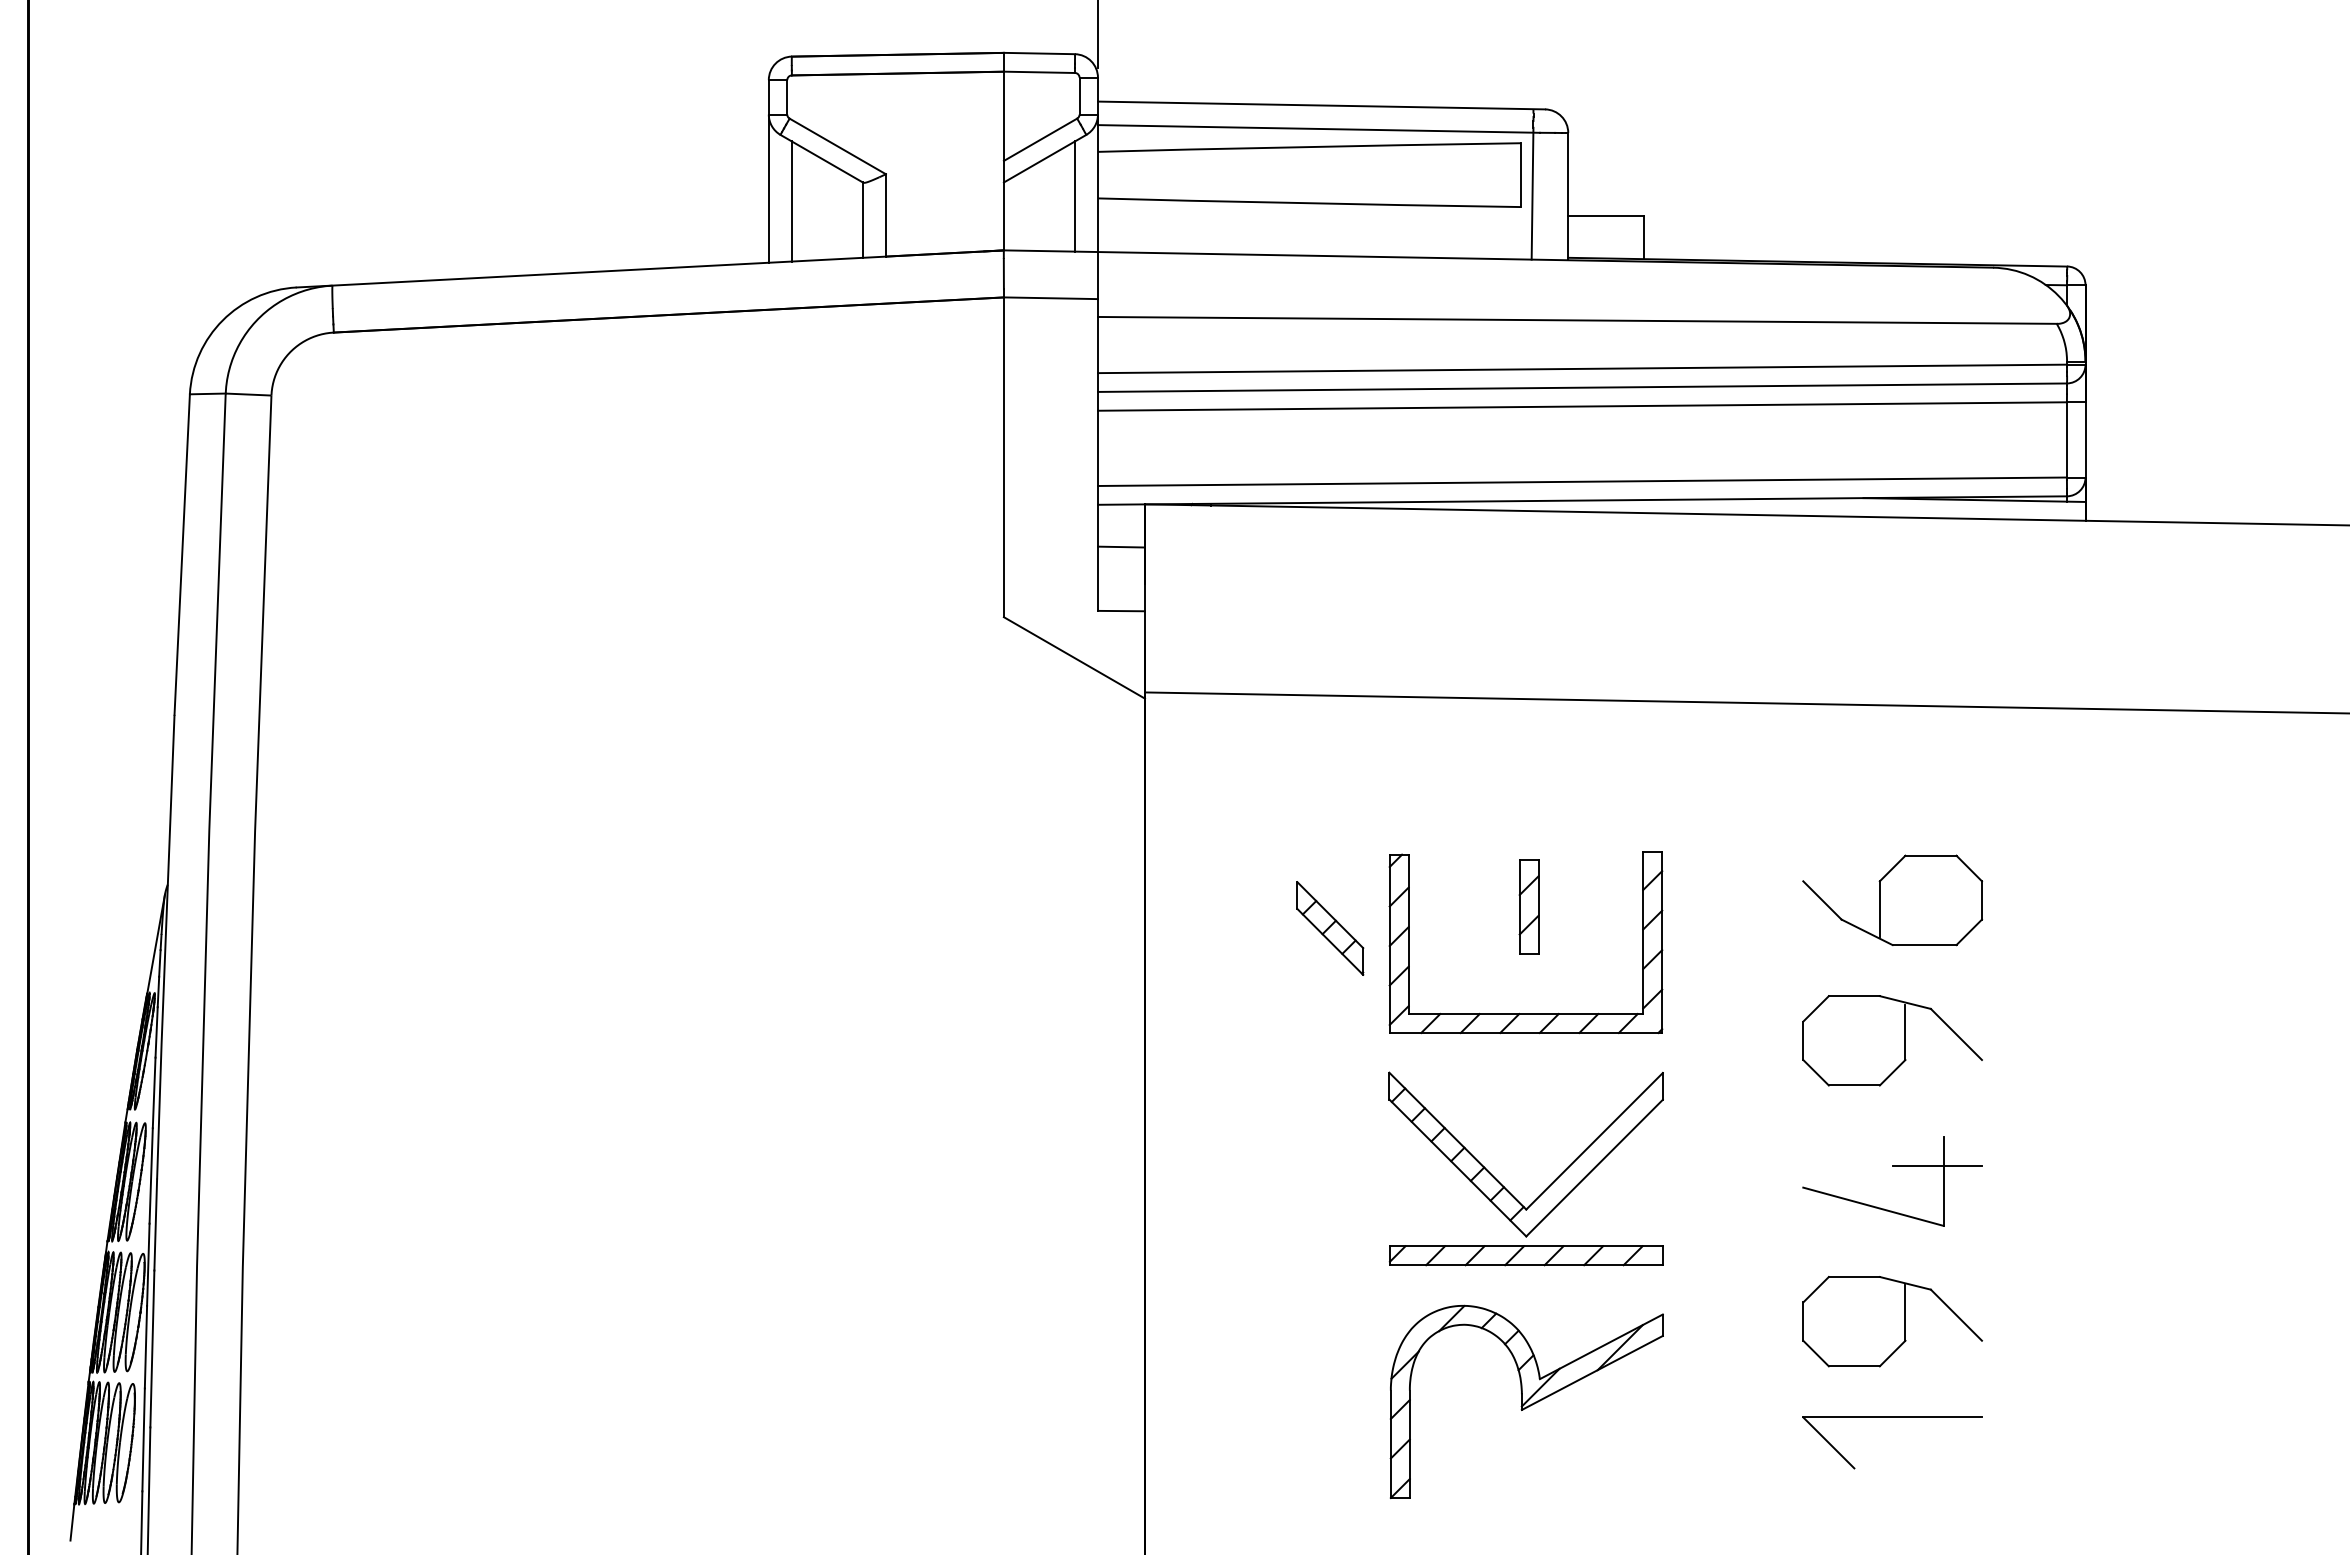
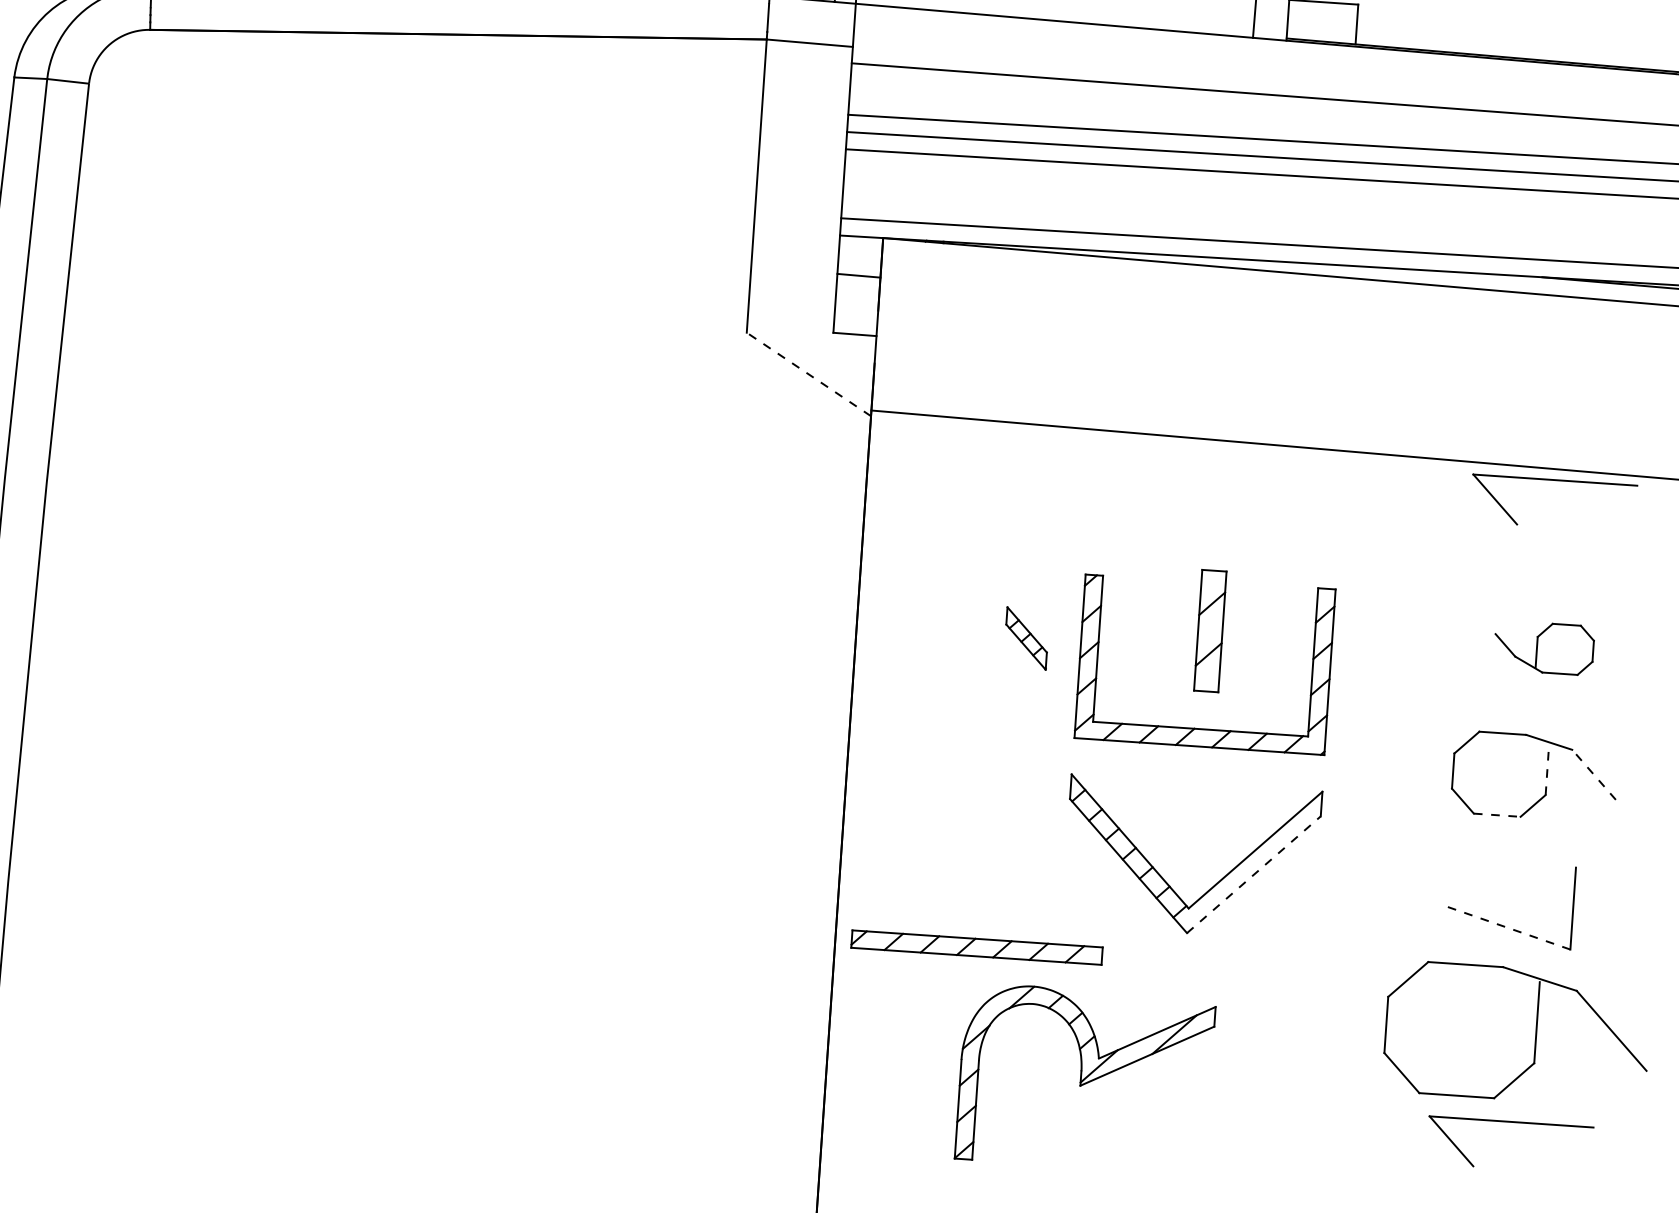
line: (1074, 657) -> (808, 374), solid -> dashed
part: (1892, 717) -> (1555, 480), added
part: (1892, 900) -> (1543, 648), size x0.6
part: (1528, 906) -> (1209, 630), size x1.4
part: (1330, 928) -> (1026, 638), size x0.7
line: (1905, 1032) -> (1547, 769), solid -> dashed
line: (1956, 1034) -> (1594, 774), solid -> dashed
line: (1854, 1085) -> (1497, 815), solid -> dashed
line: (1936, 1166) -> (1567, 894), removed
line: (1594, 1168) -> (1253, 875), solid -> dashed
line: (1873, 1206) -> (1507, 927), solid -> dashed
part: (1525, 1255) -> (976, 947), moved
part: (1892, 1321) -> (1517, 1034), size x1.6
part: (1526, 1401) -> (1085, 1078), moved

